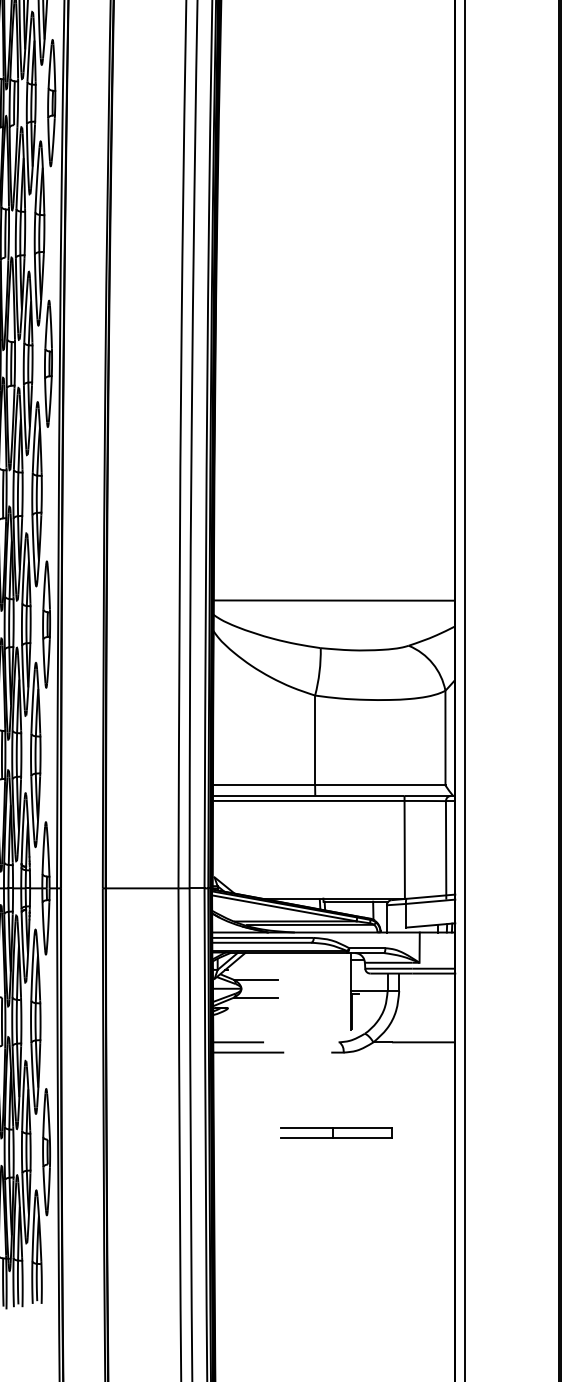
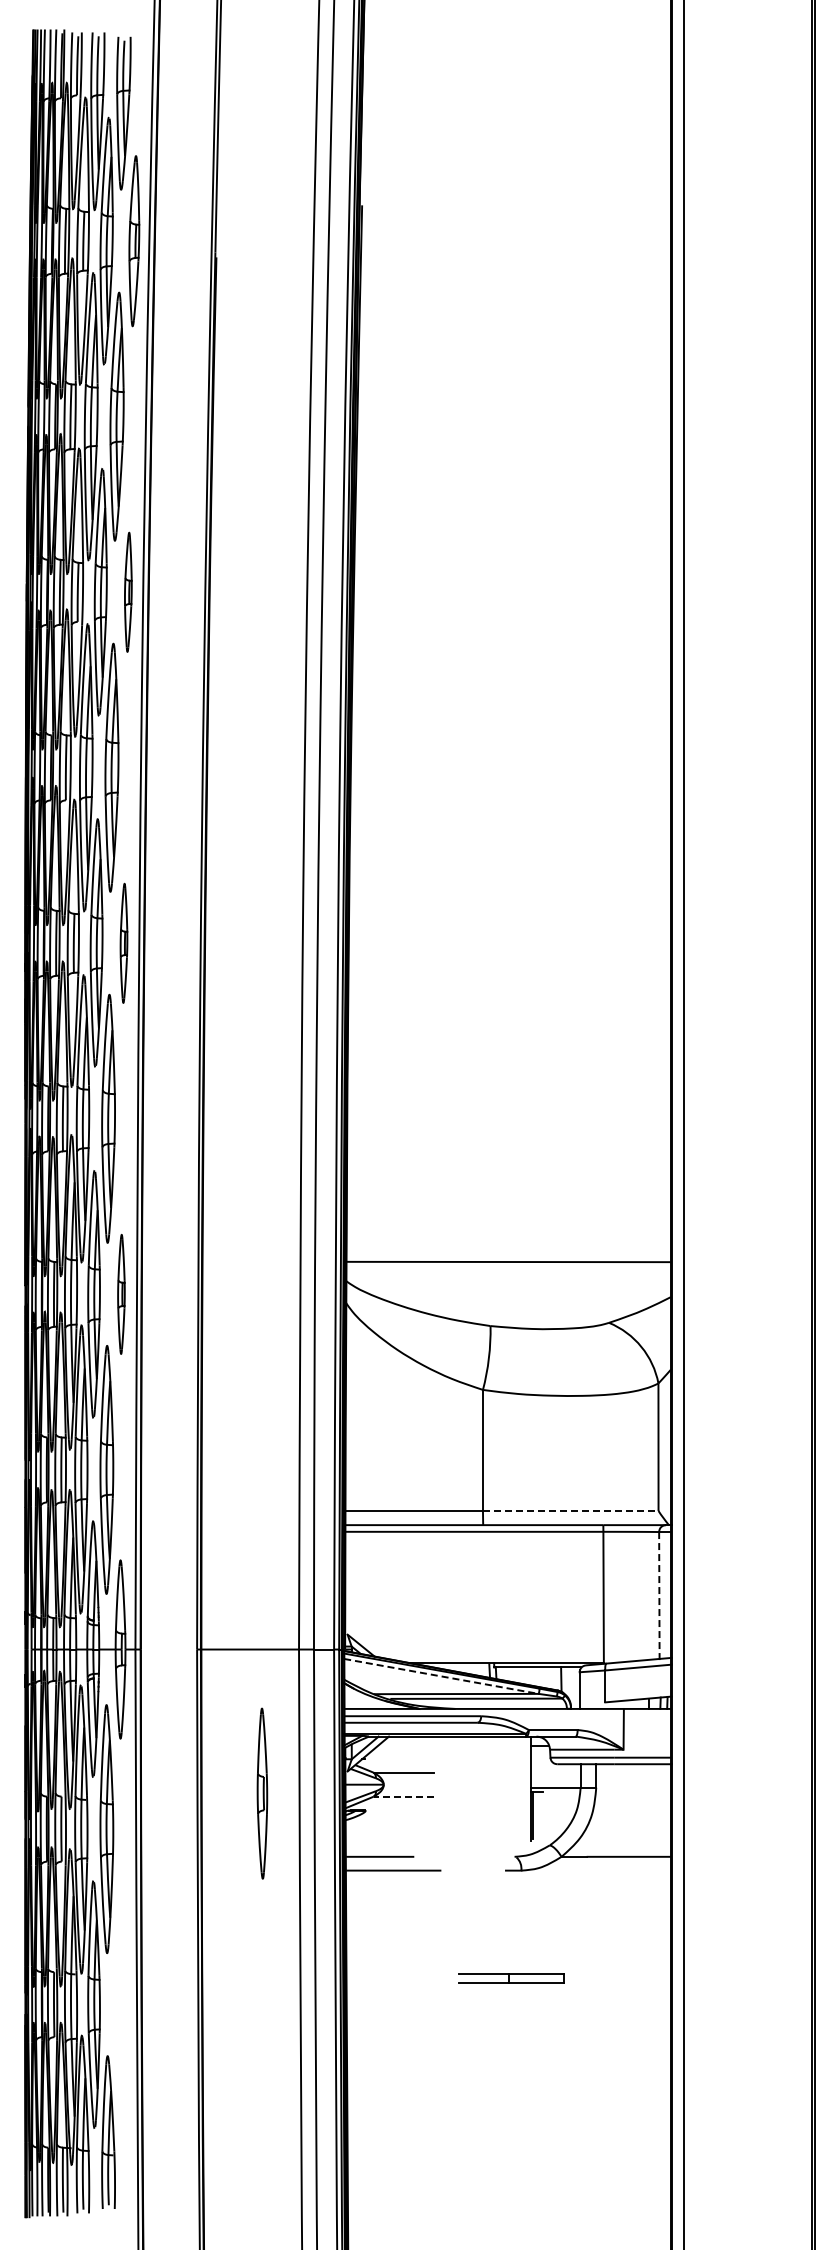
part: (51, 103) -> (128, 592), size x0.7
part: (48, 364) -> (123, 943), size x0.7
part: (46, 624) -> (121, 1294), size x0.7
line: (380, 785) -> (570, 1510), solid -> dashed
line: (446, 849) -> (659, 1597), solid -> dashed
line: (284, 908) -> (441, 1676), solid -> dashed
line: (256, 997) -> (403, 1796), solid -> dashed
part: (336, 1132) -> (511, 1978), size x0.7
part: (46, 1152) -> (262, 1793), moved

